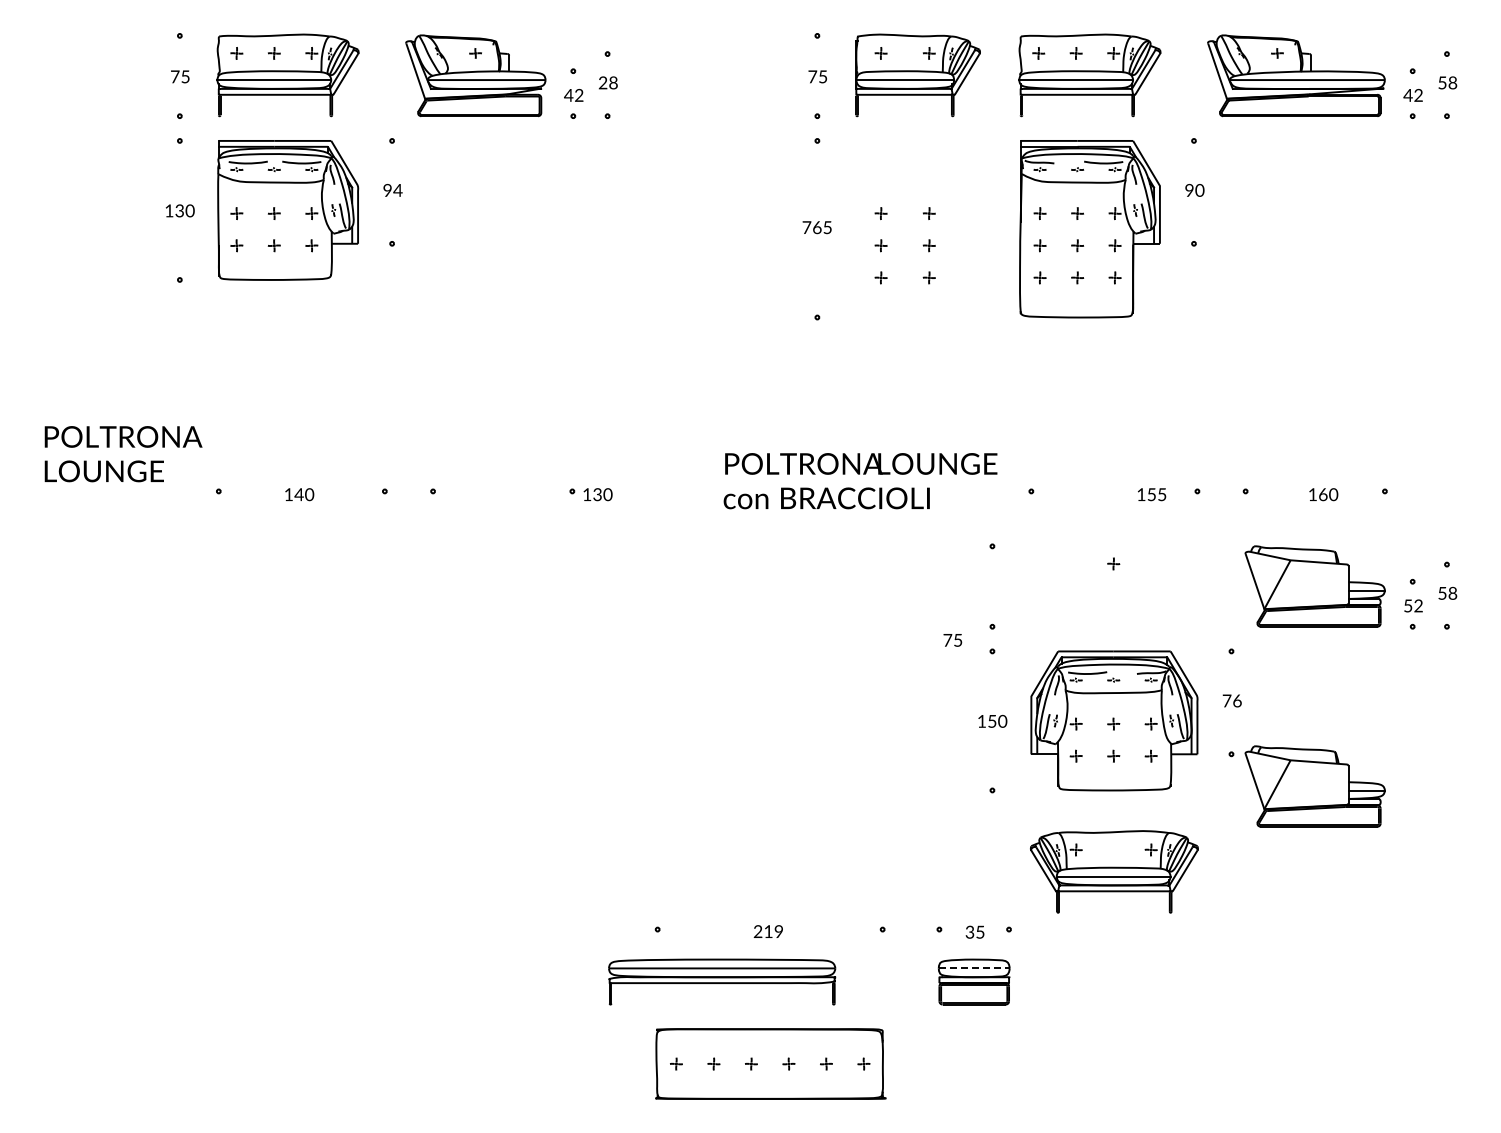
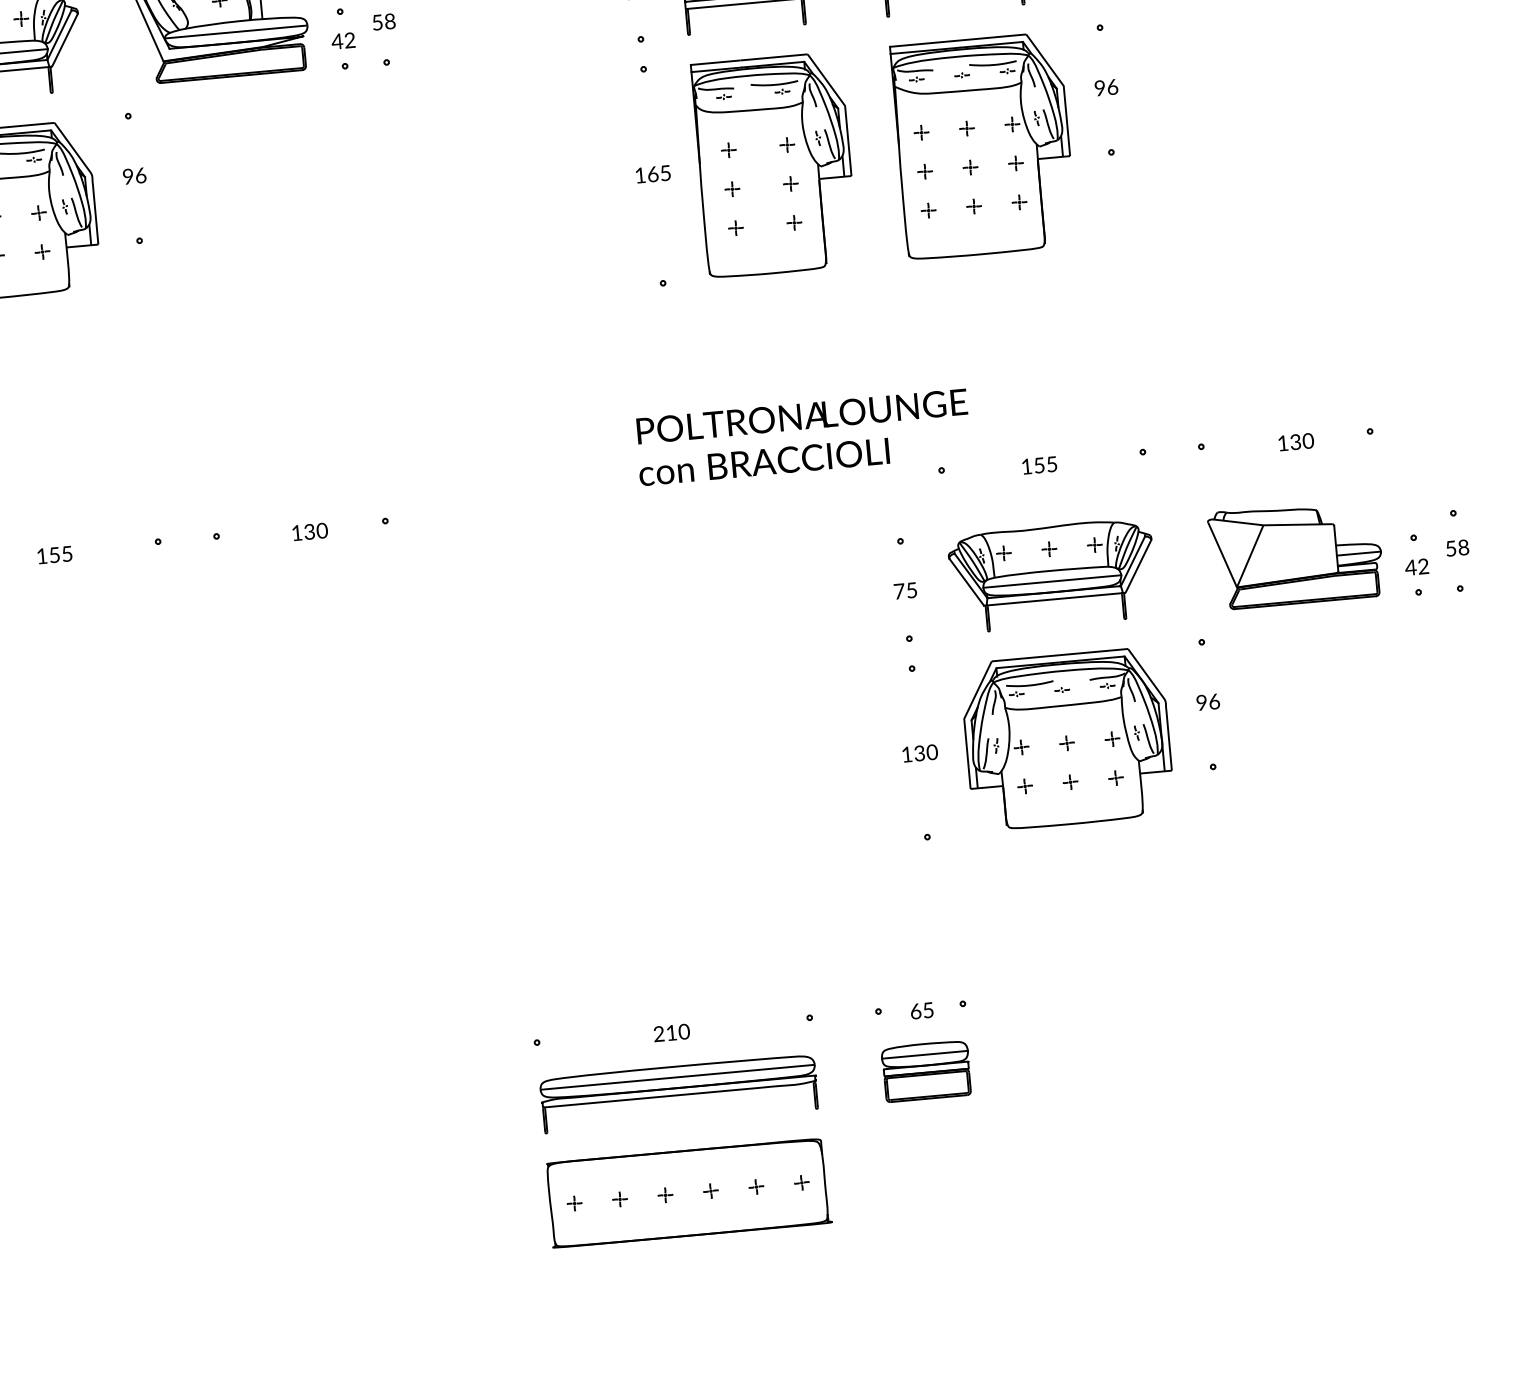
text: (602, 82) -> (376, 22), 28 -> 58
text: (397, 190) -> (140, 175), 94 -> 96
text: (1199, 190) -> (1112, 87), 90 -> 96
text: (806, 227) -> (640, 175), 765 -> 165
part: (917, 229) -> (774, 165), added
text: (860, 481) -> (803, 437), moved
text: (304, 494) -> (61, 554), 140 -> 155
text: (597, 494) -> (309, 531), moved
text: (1152, 494) -> (1040, 465), moved
text: (1323, 494) -> (1295, 441), 160 -> 130
text: (1407, 605) -> (1410, 567), 52 -> 42
text: (952, 640) -> (905, 591), moved
text: (1226, 700) -> (1201, 702), 76 -> 96
text: (992, 720) -> (919, 752), 150 -> 130
part: (1314, 786) -> (1317, 796), removed
part: (1114, 871) -> (1052, 575), moved
text: (969, 931) -> (915, 1010), 35 -> 65
text: (778, 932) -> (683, 1032), 219 -> 210
line: (974, 968) -> (925, 1054), dashed -> solid
part: (722, 981) -> (679, 1093), moved

